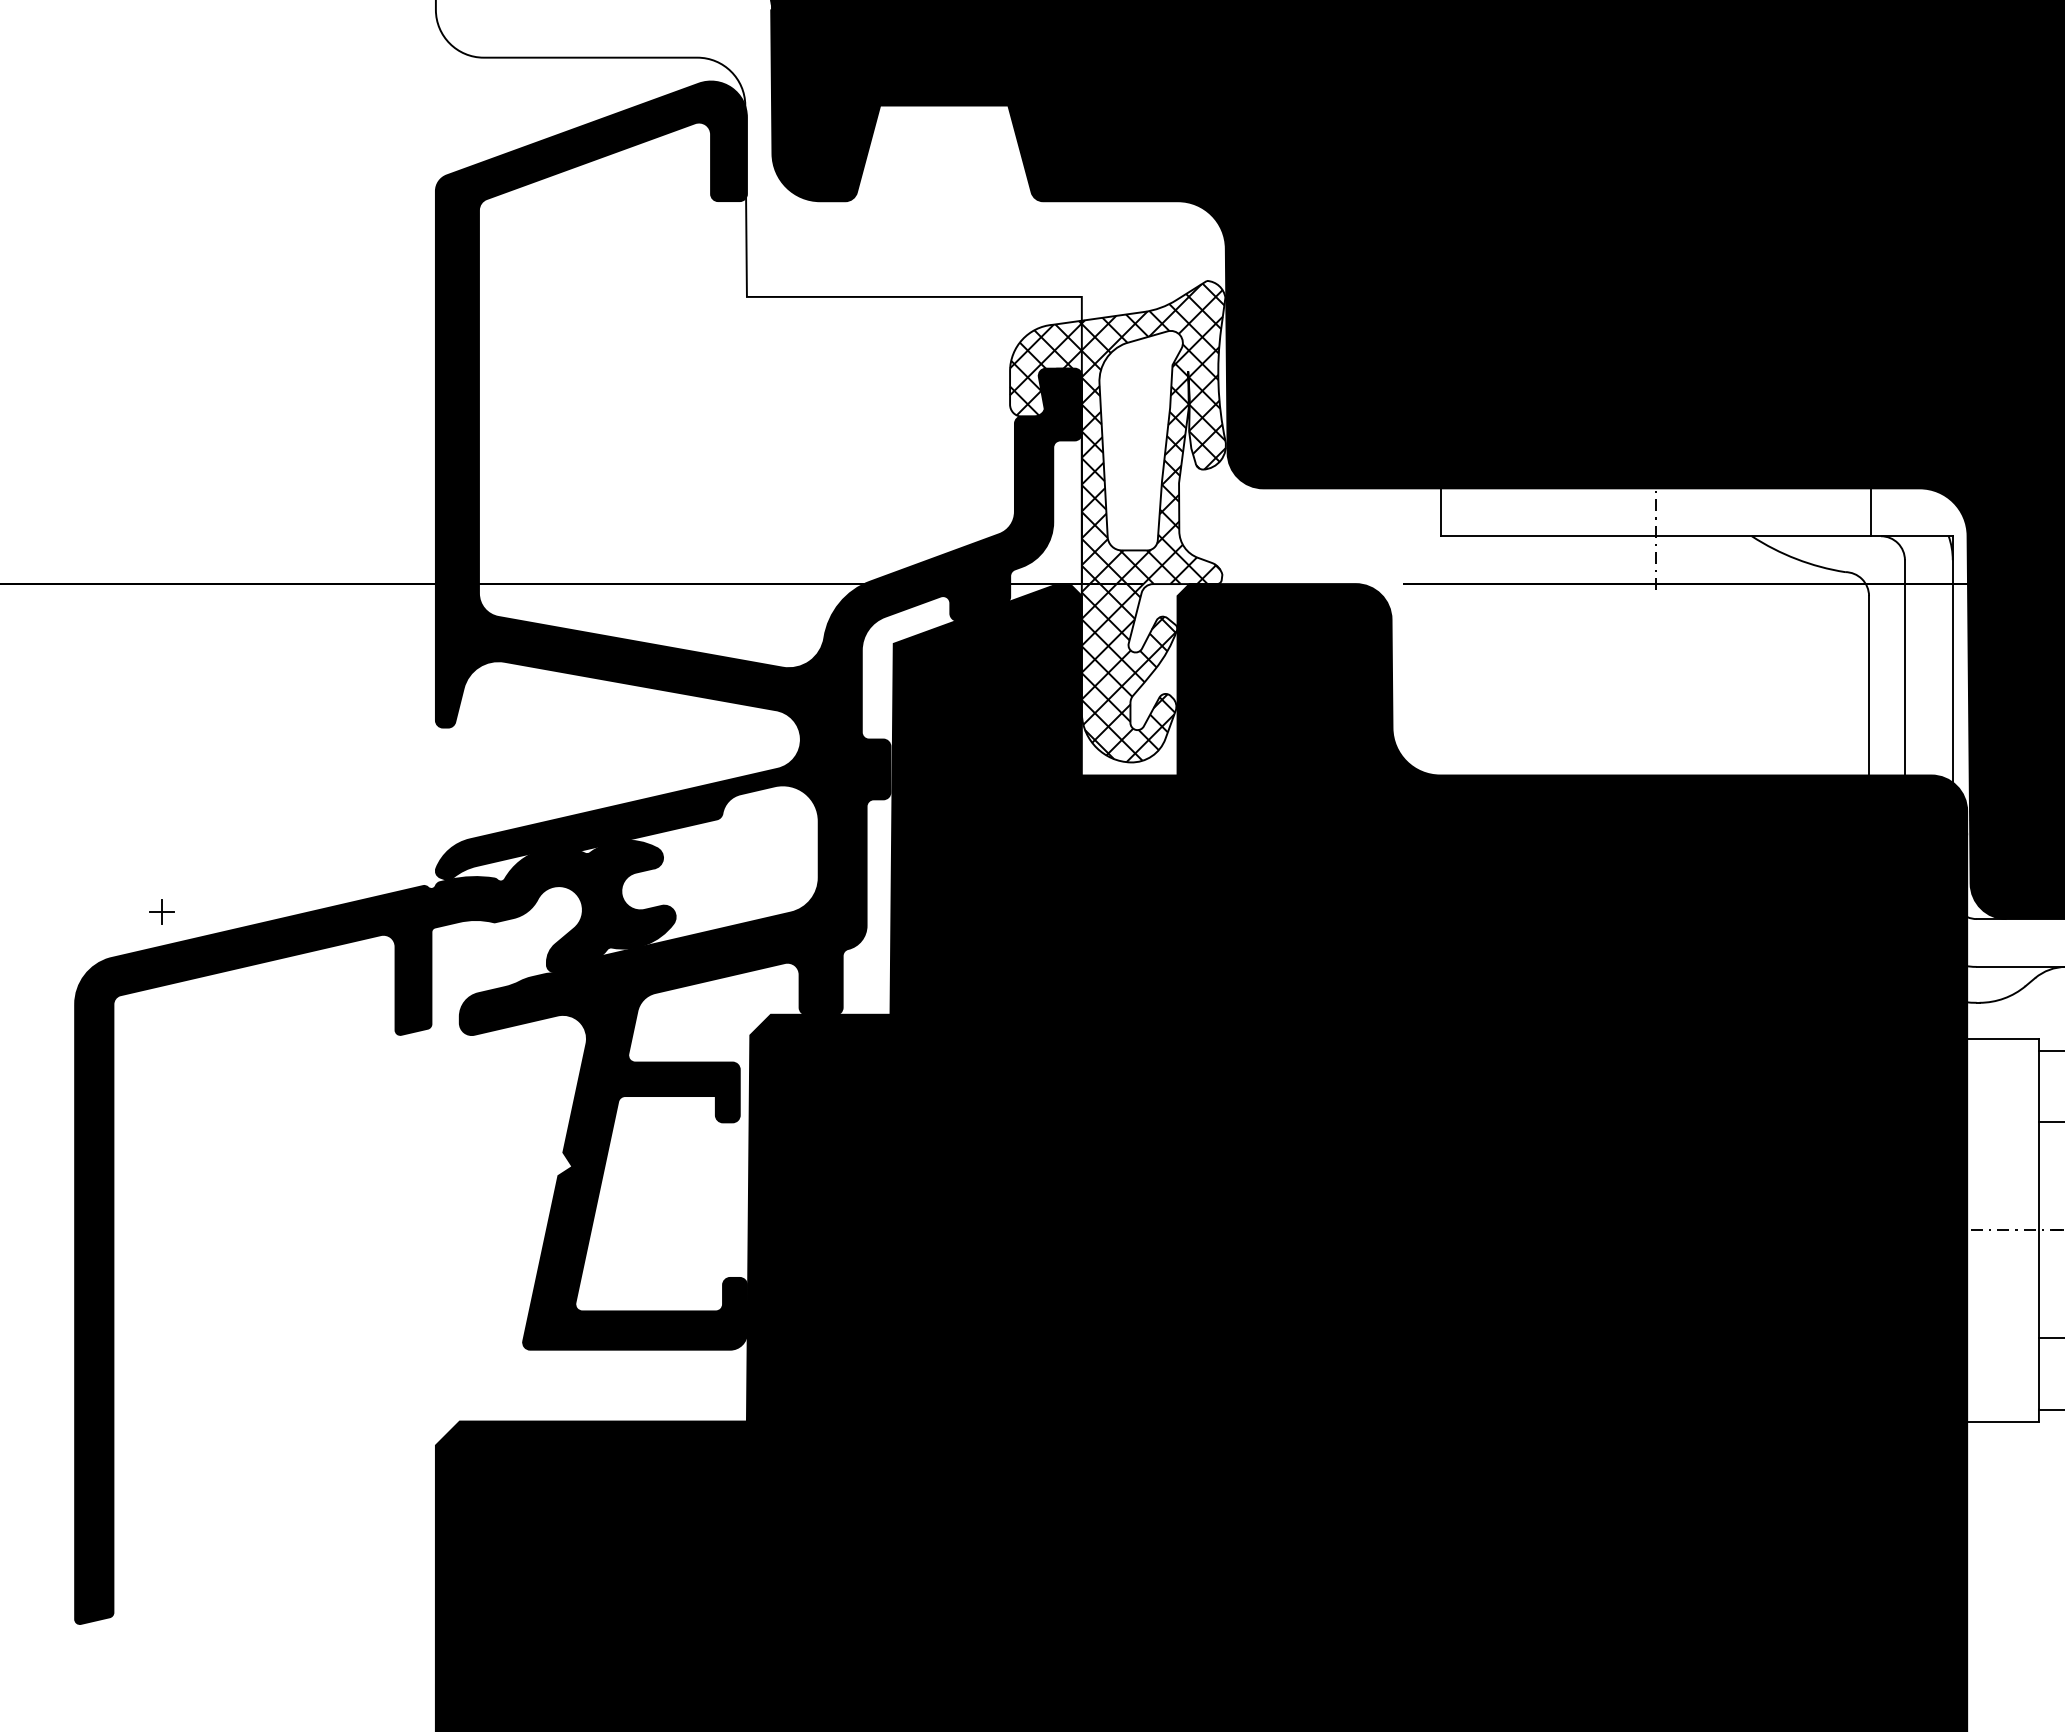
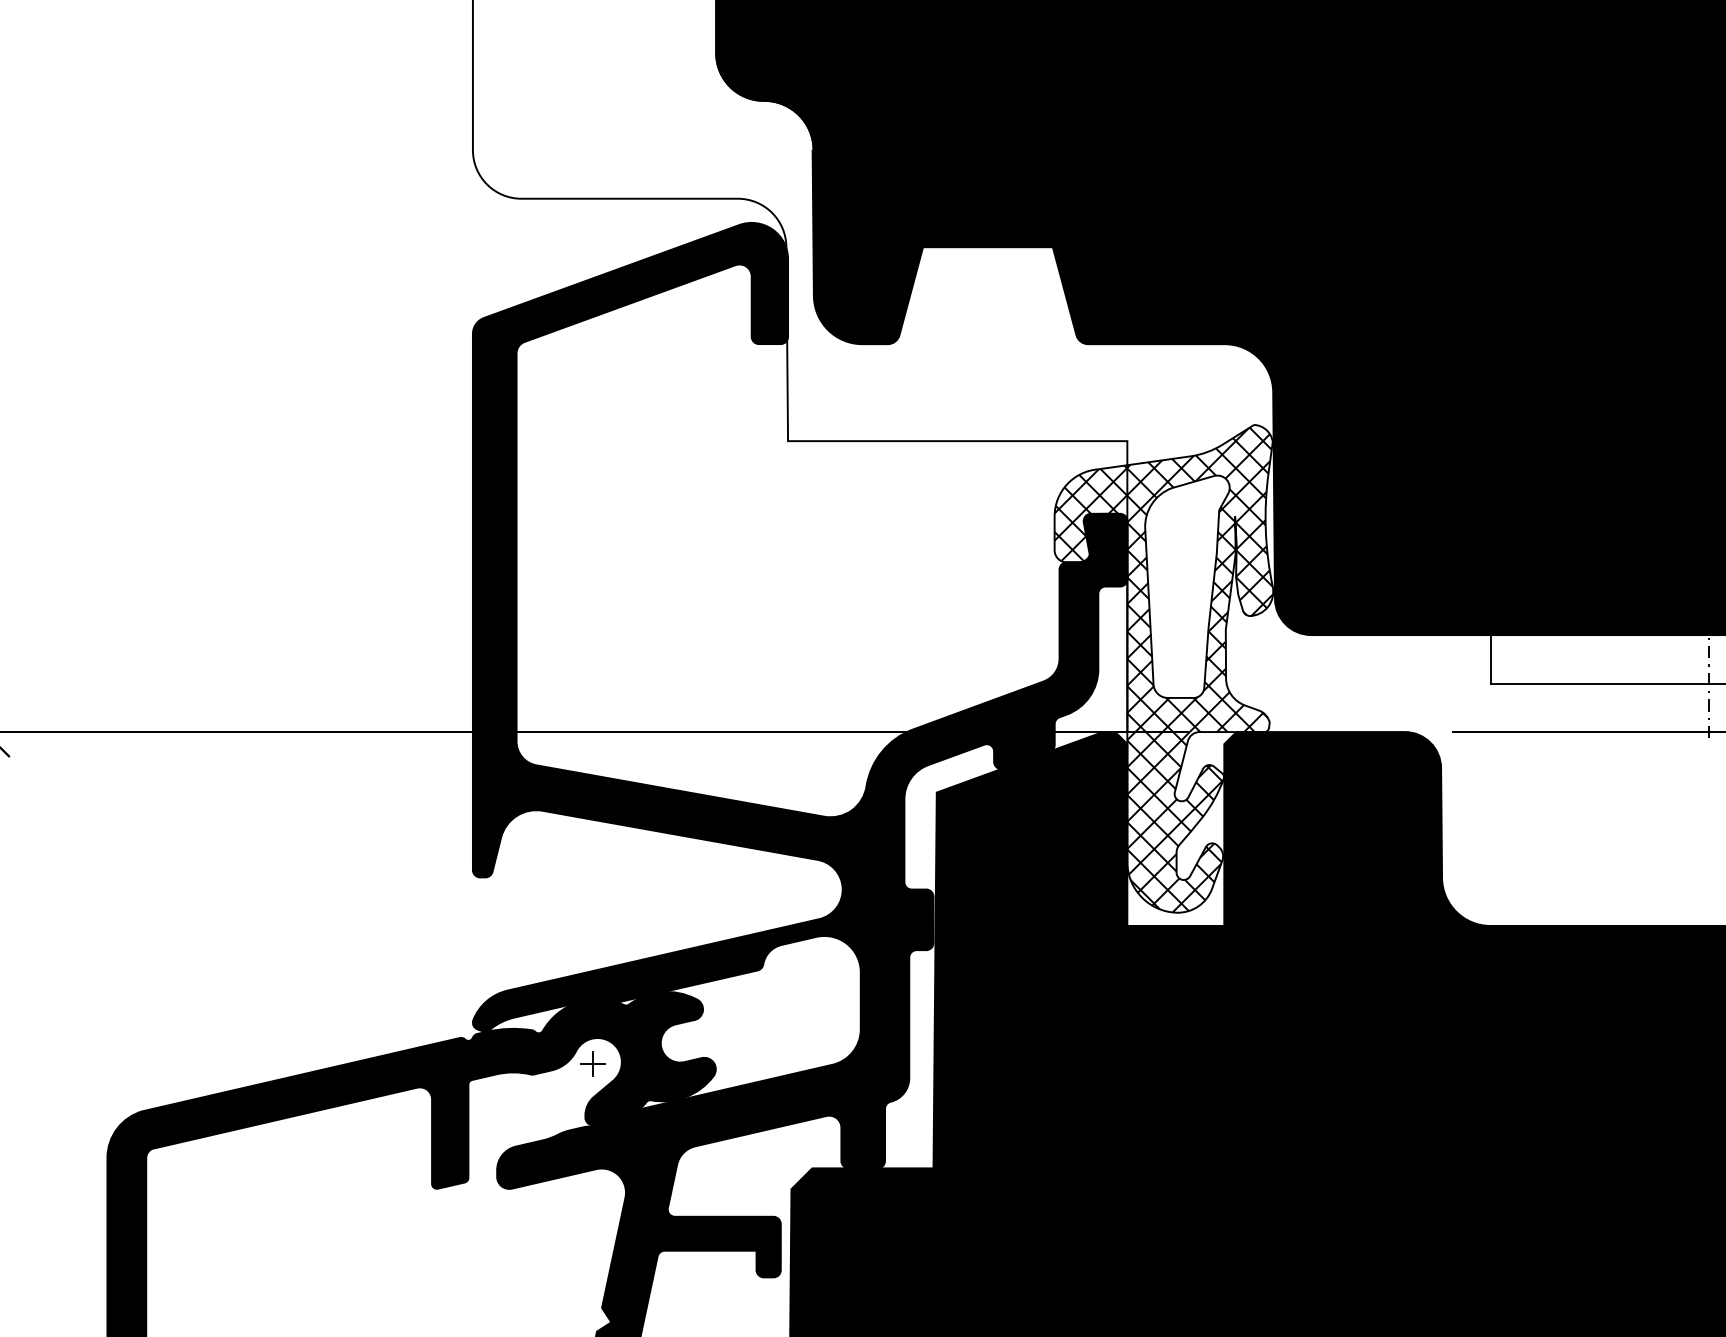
part: (161, 911) -> (592, 1063), moved

